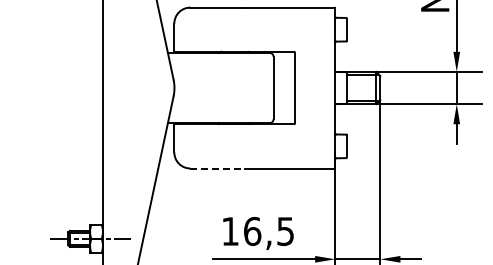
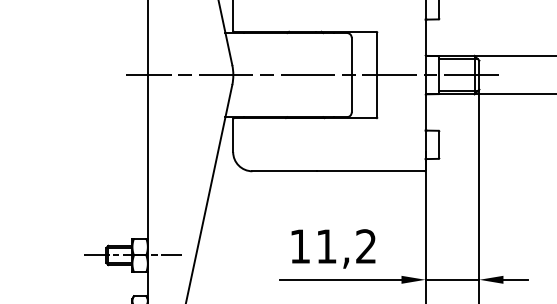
line: (240, 88) -> (312, 75), added
line: (217, 168) -> (284, 171), dashed -> solid
text: (268, 231) -> (345, 246), 16,5 -> 11,2

